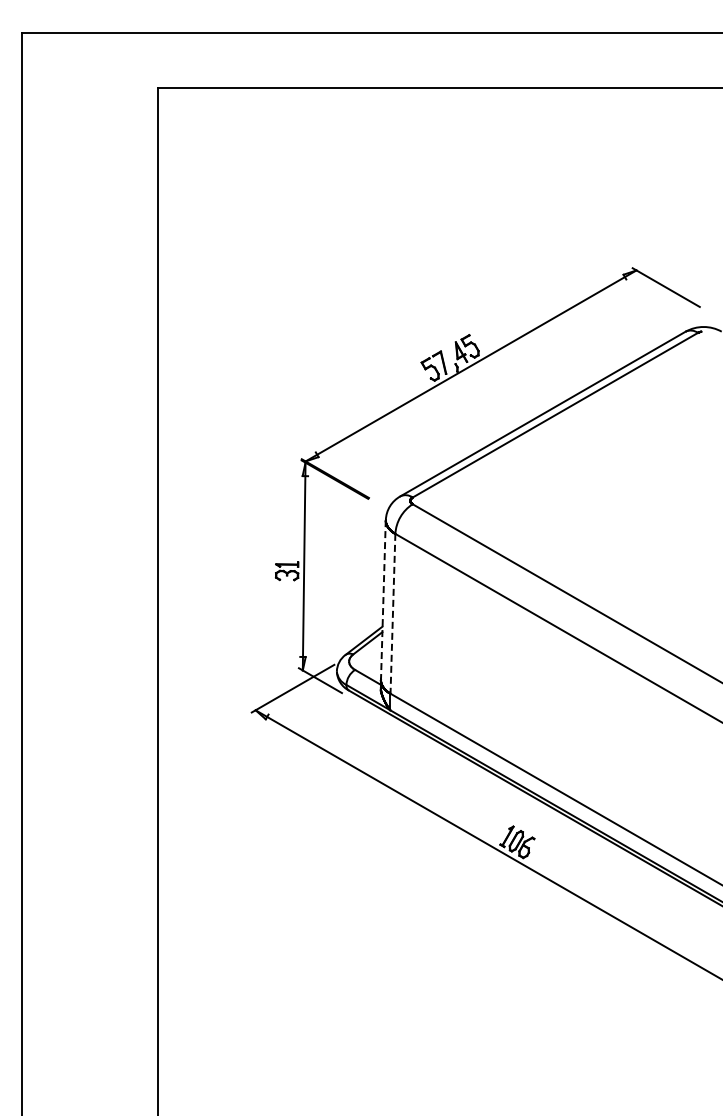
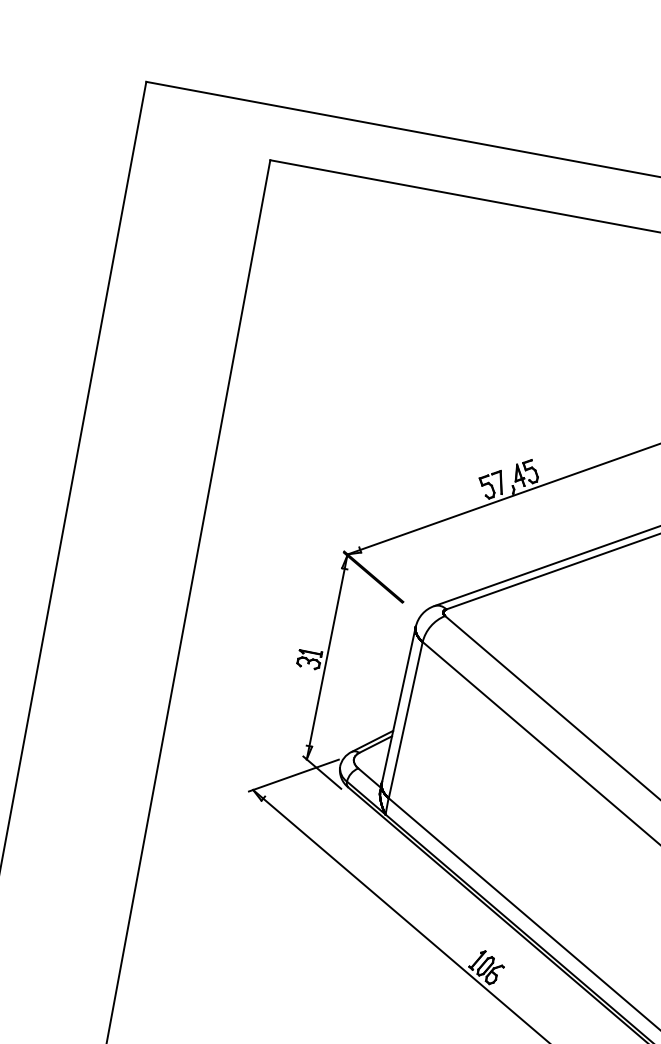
line: (383, 600) -> (398, 705), dashed -> solid
line: (392, 613) -> (405, 719), dashed -> solid

